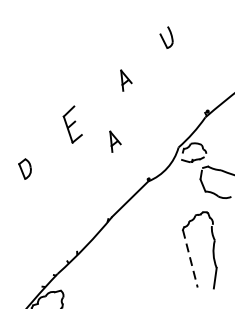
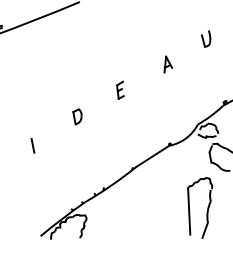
part: (72, 123) -> (120, 89), size x0.62
part: (115, 140) -> (150, 109), removed
line: (190, 258) -> (189, 211), dashed -> solid

